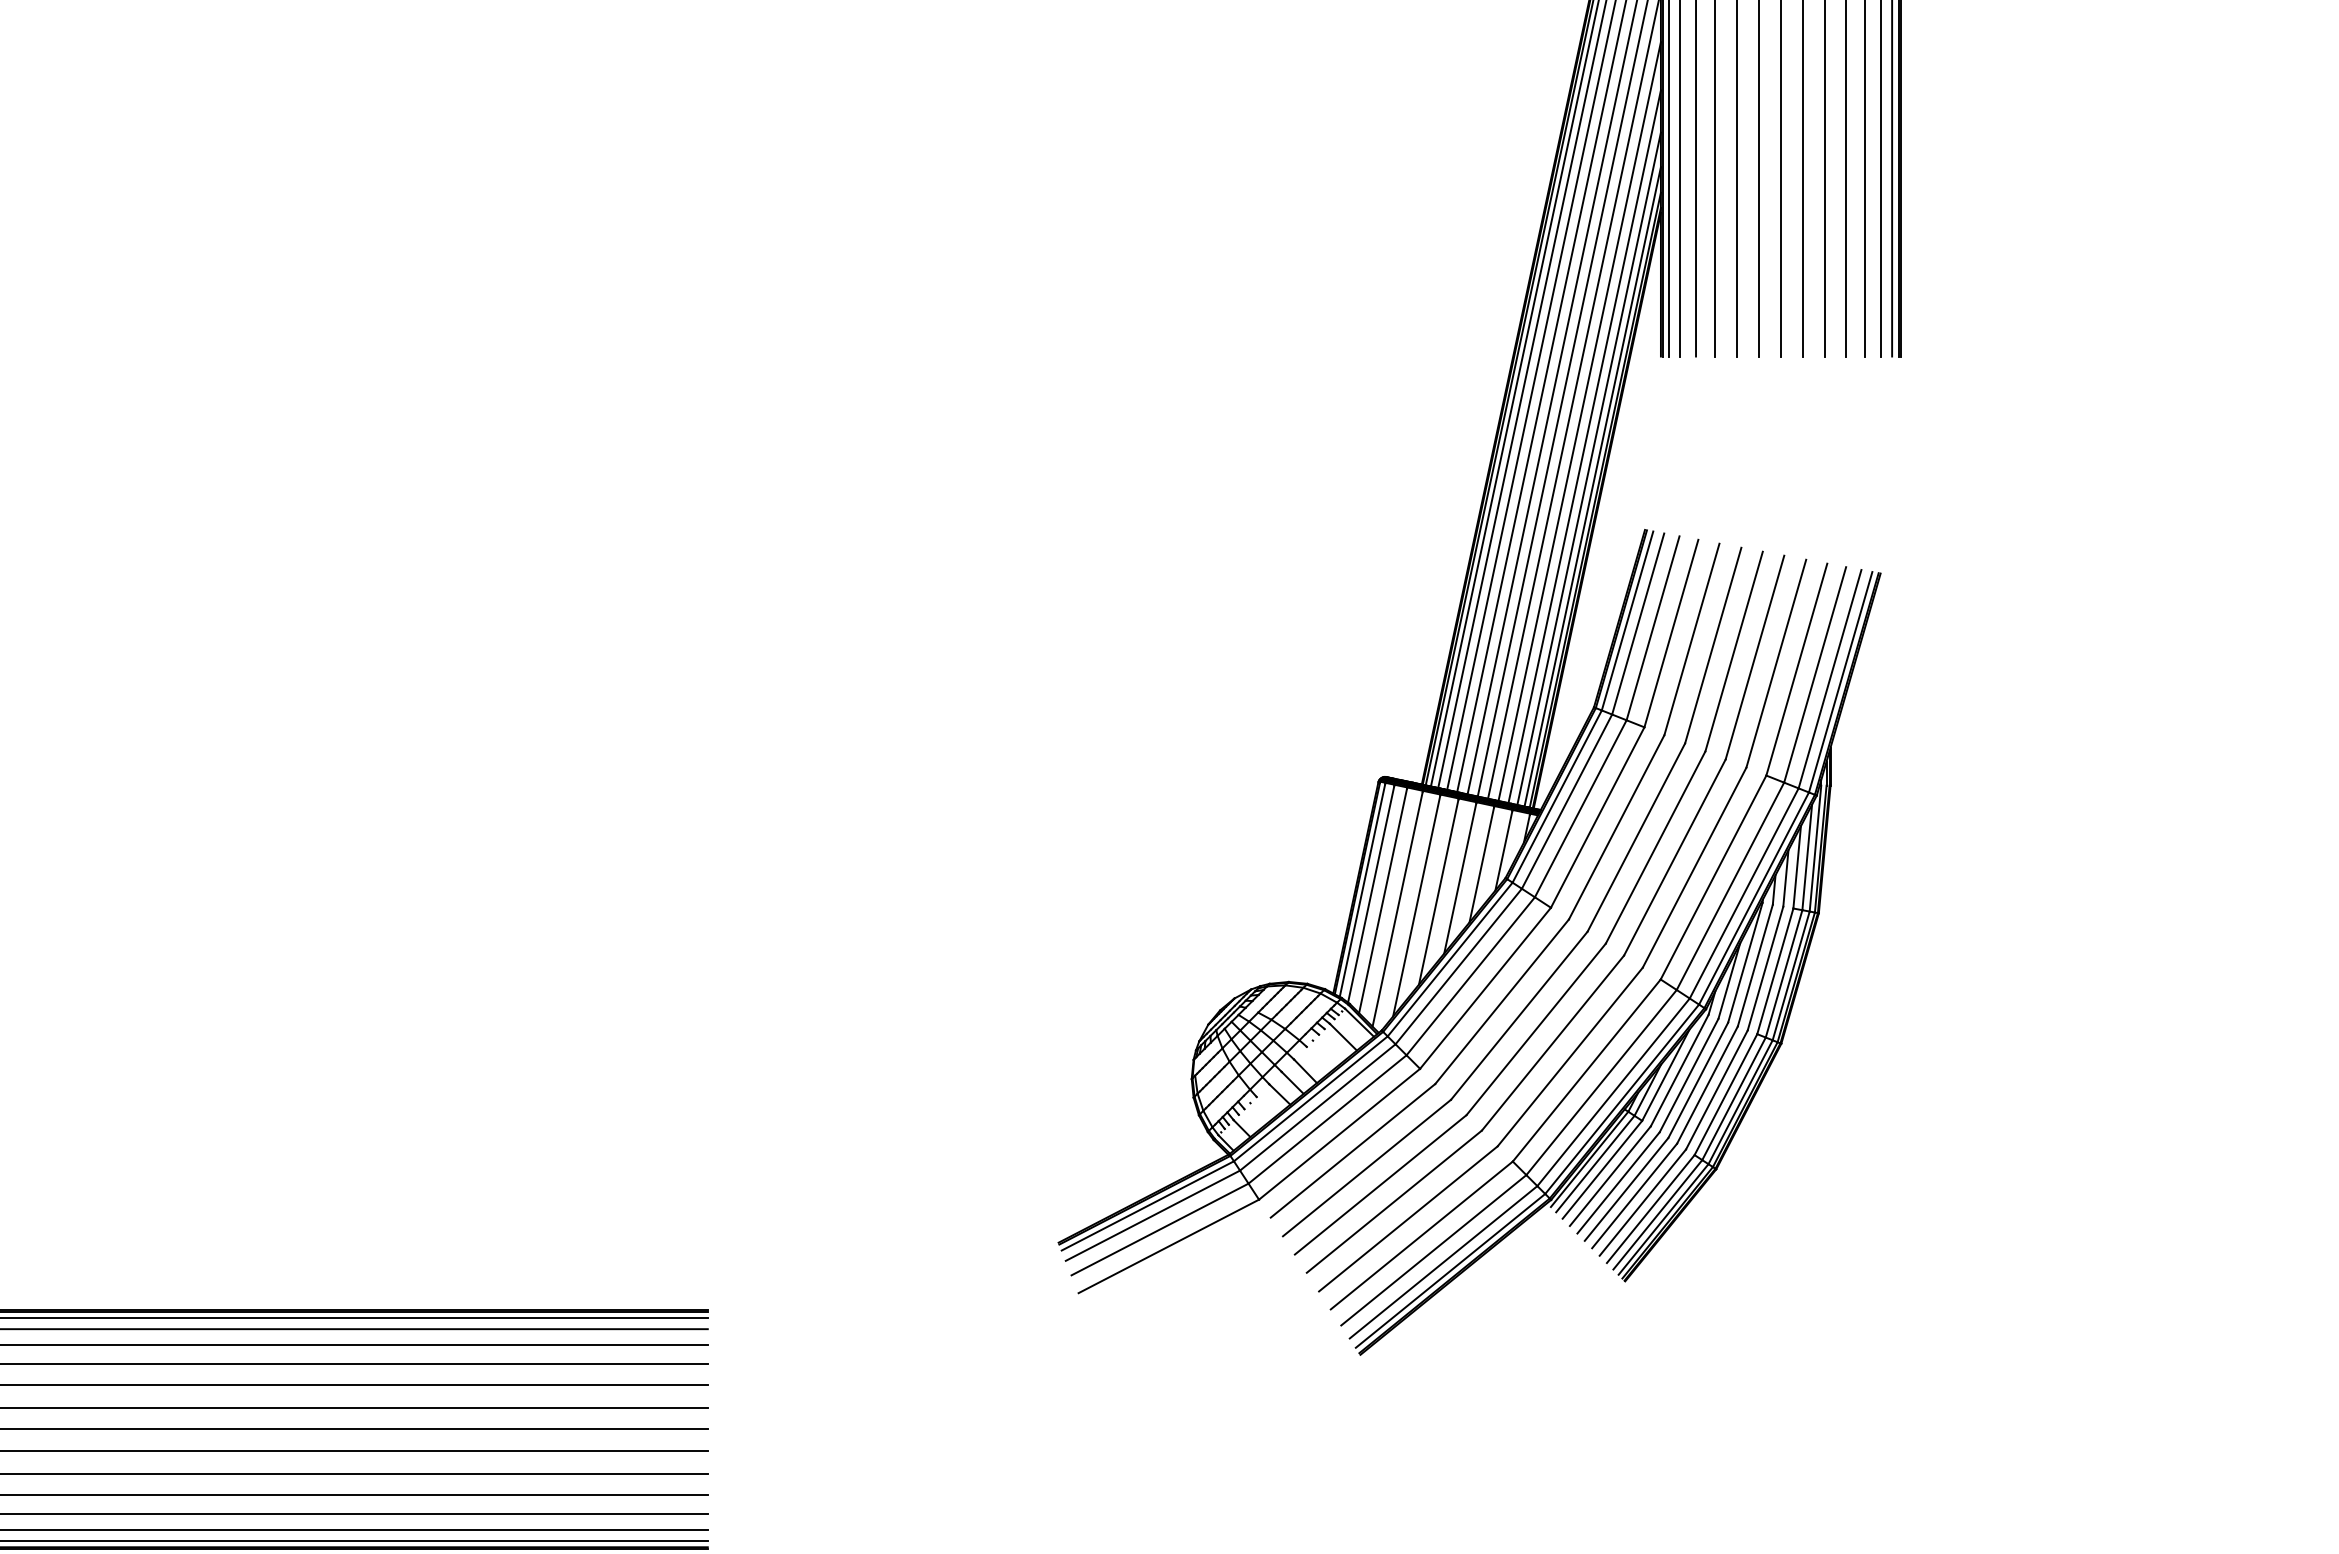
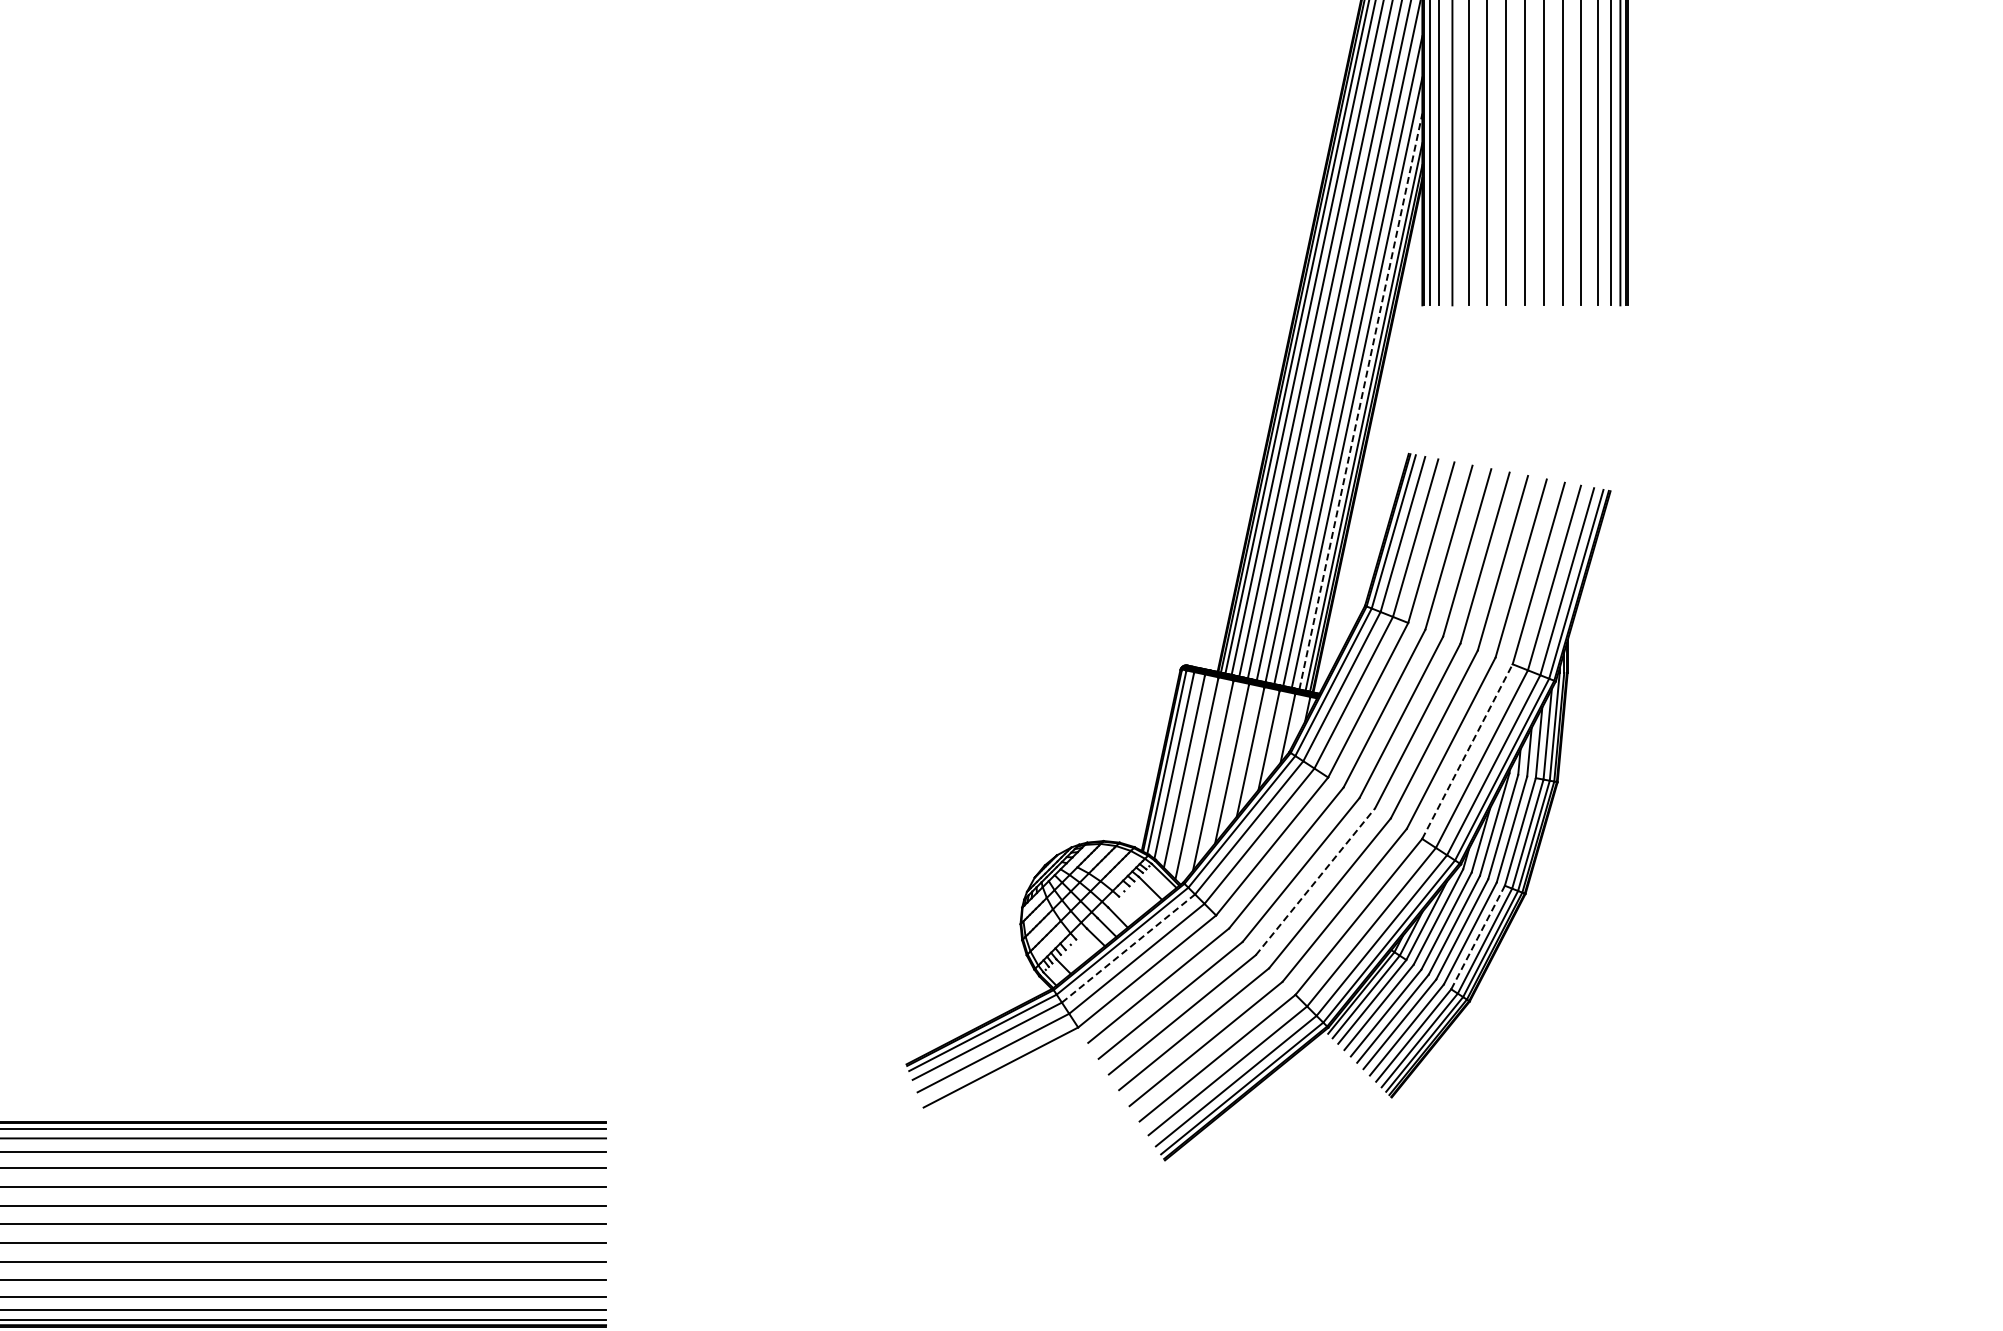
line: (1589, 468) -> (1361, 401), solid -> dashed
line: (1713, 877) -> (1467, 751), solid -> dashed
line: (1536, 1029) -> (1315, 881), solid -> dashed
line: (1726, 1094) -> (1478, 937), solid -> dashed
line: (1317, 1107) -> (1128, 948), solid -> dashed

